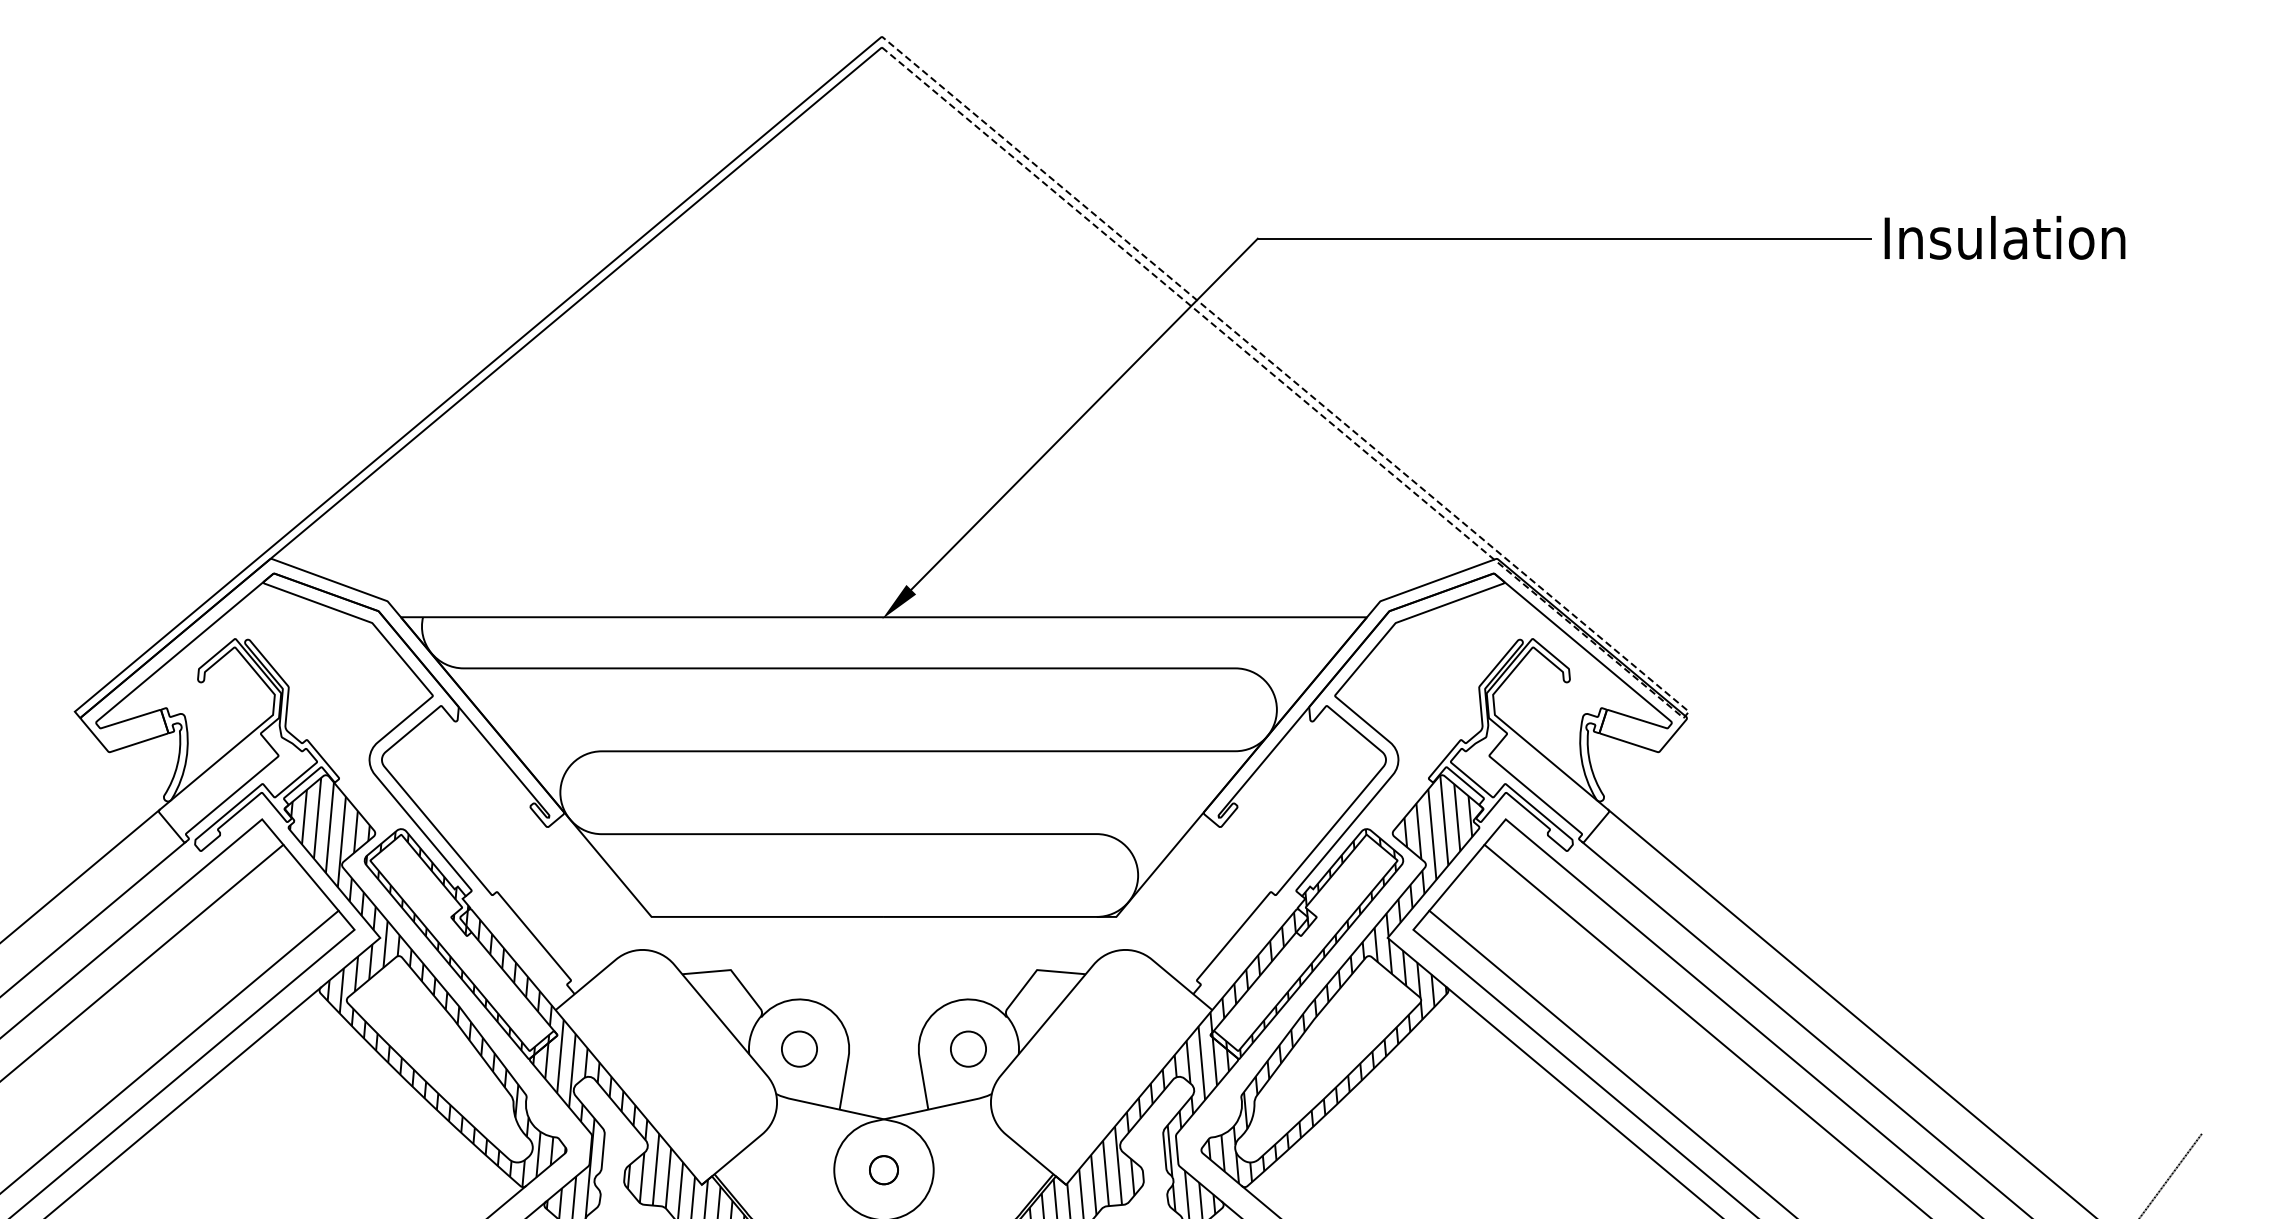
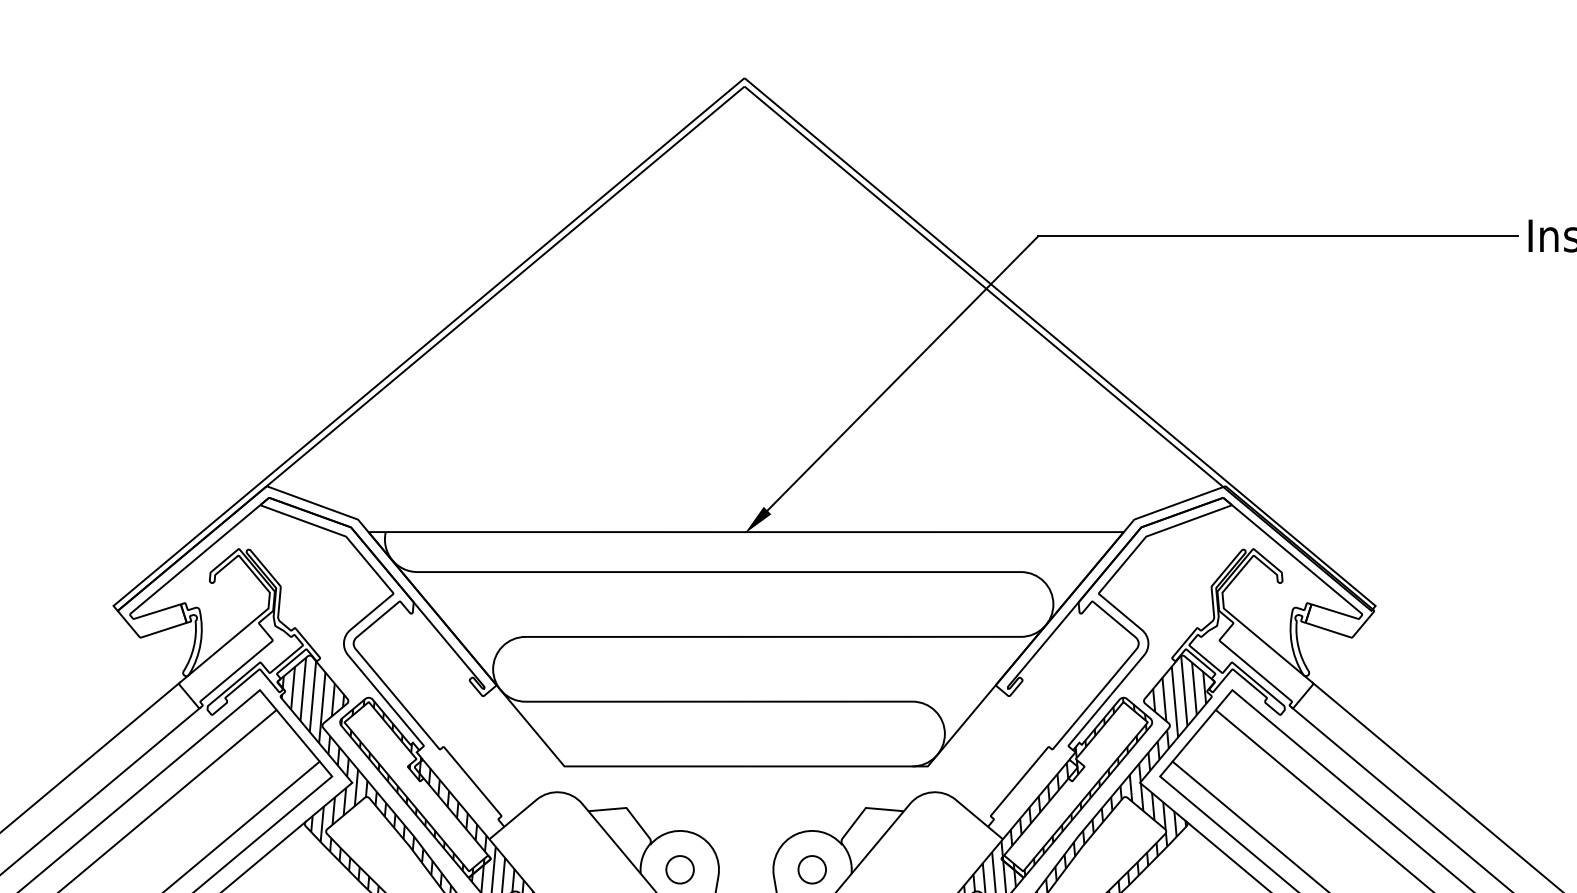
line: (1688, 712) -> (1375, 606), dashed -> solid

